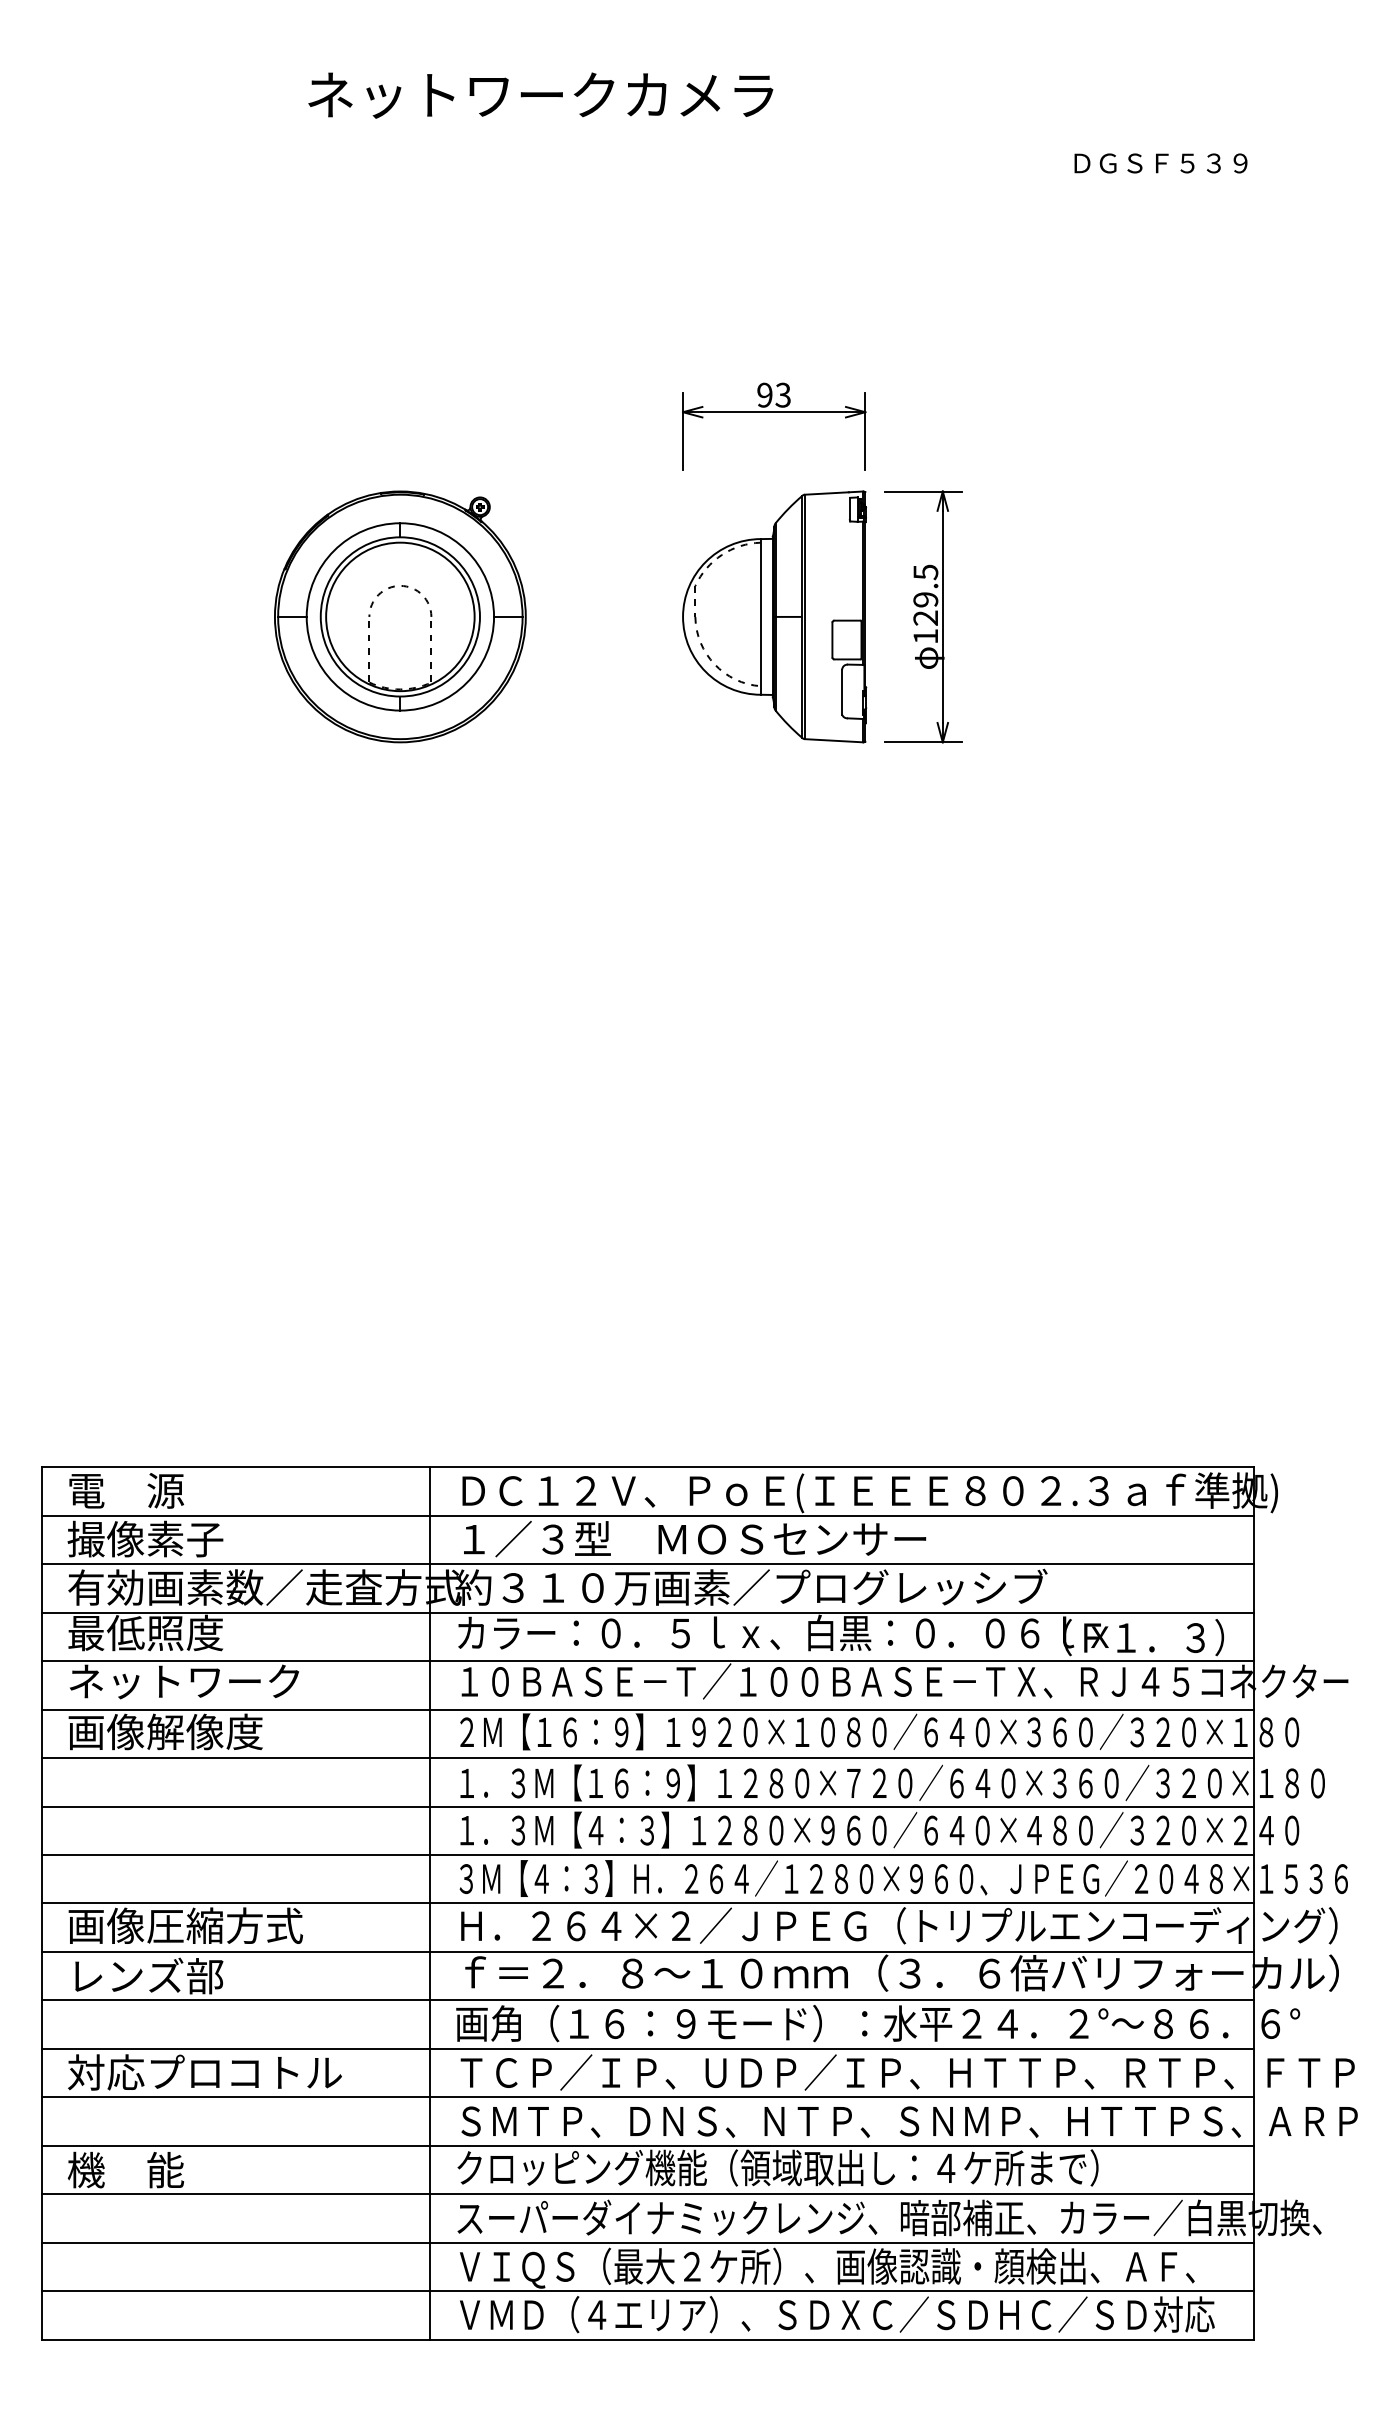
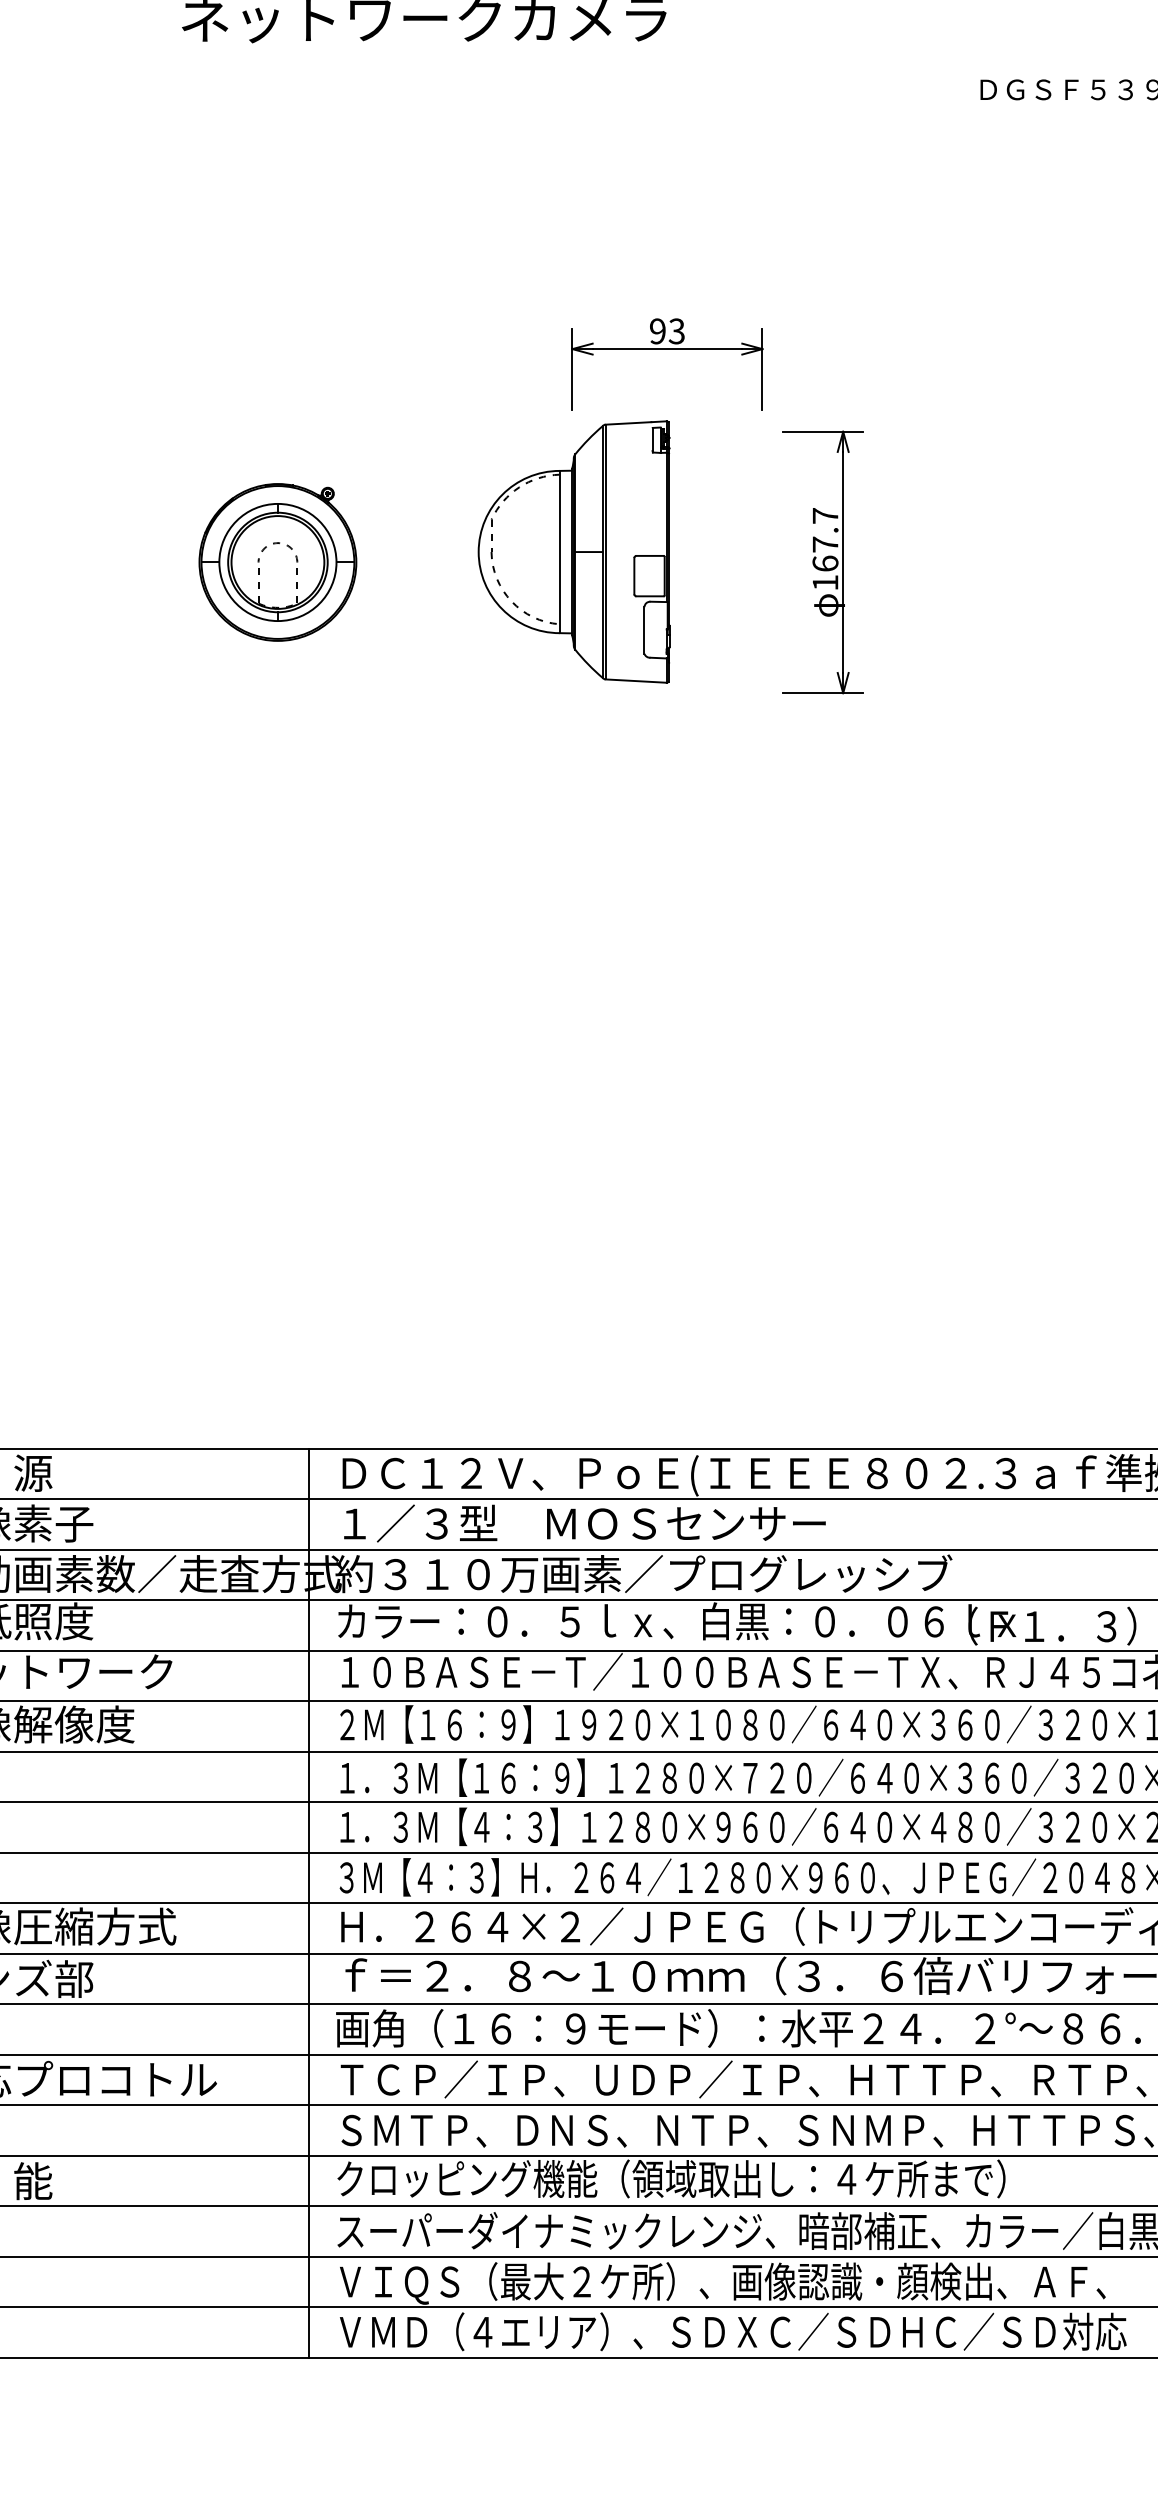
text: (925, 594) -> (825, 539), 129.5 -> 167.7
part: (400, 616) -> (278, 562), size x0.6
part: (774, 616) -> (573, 551), moved

